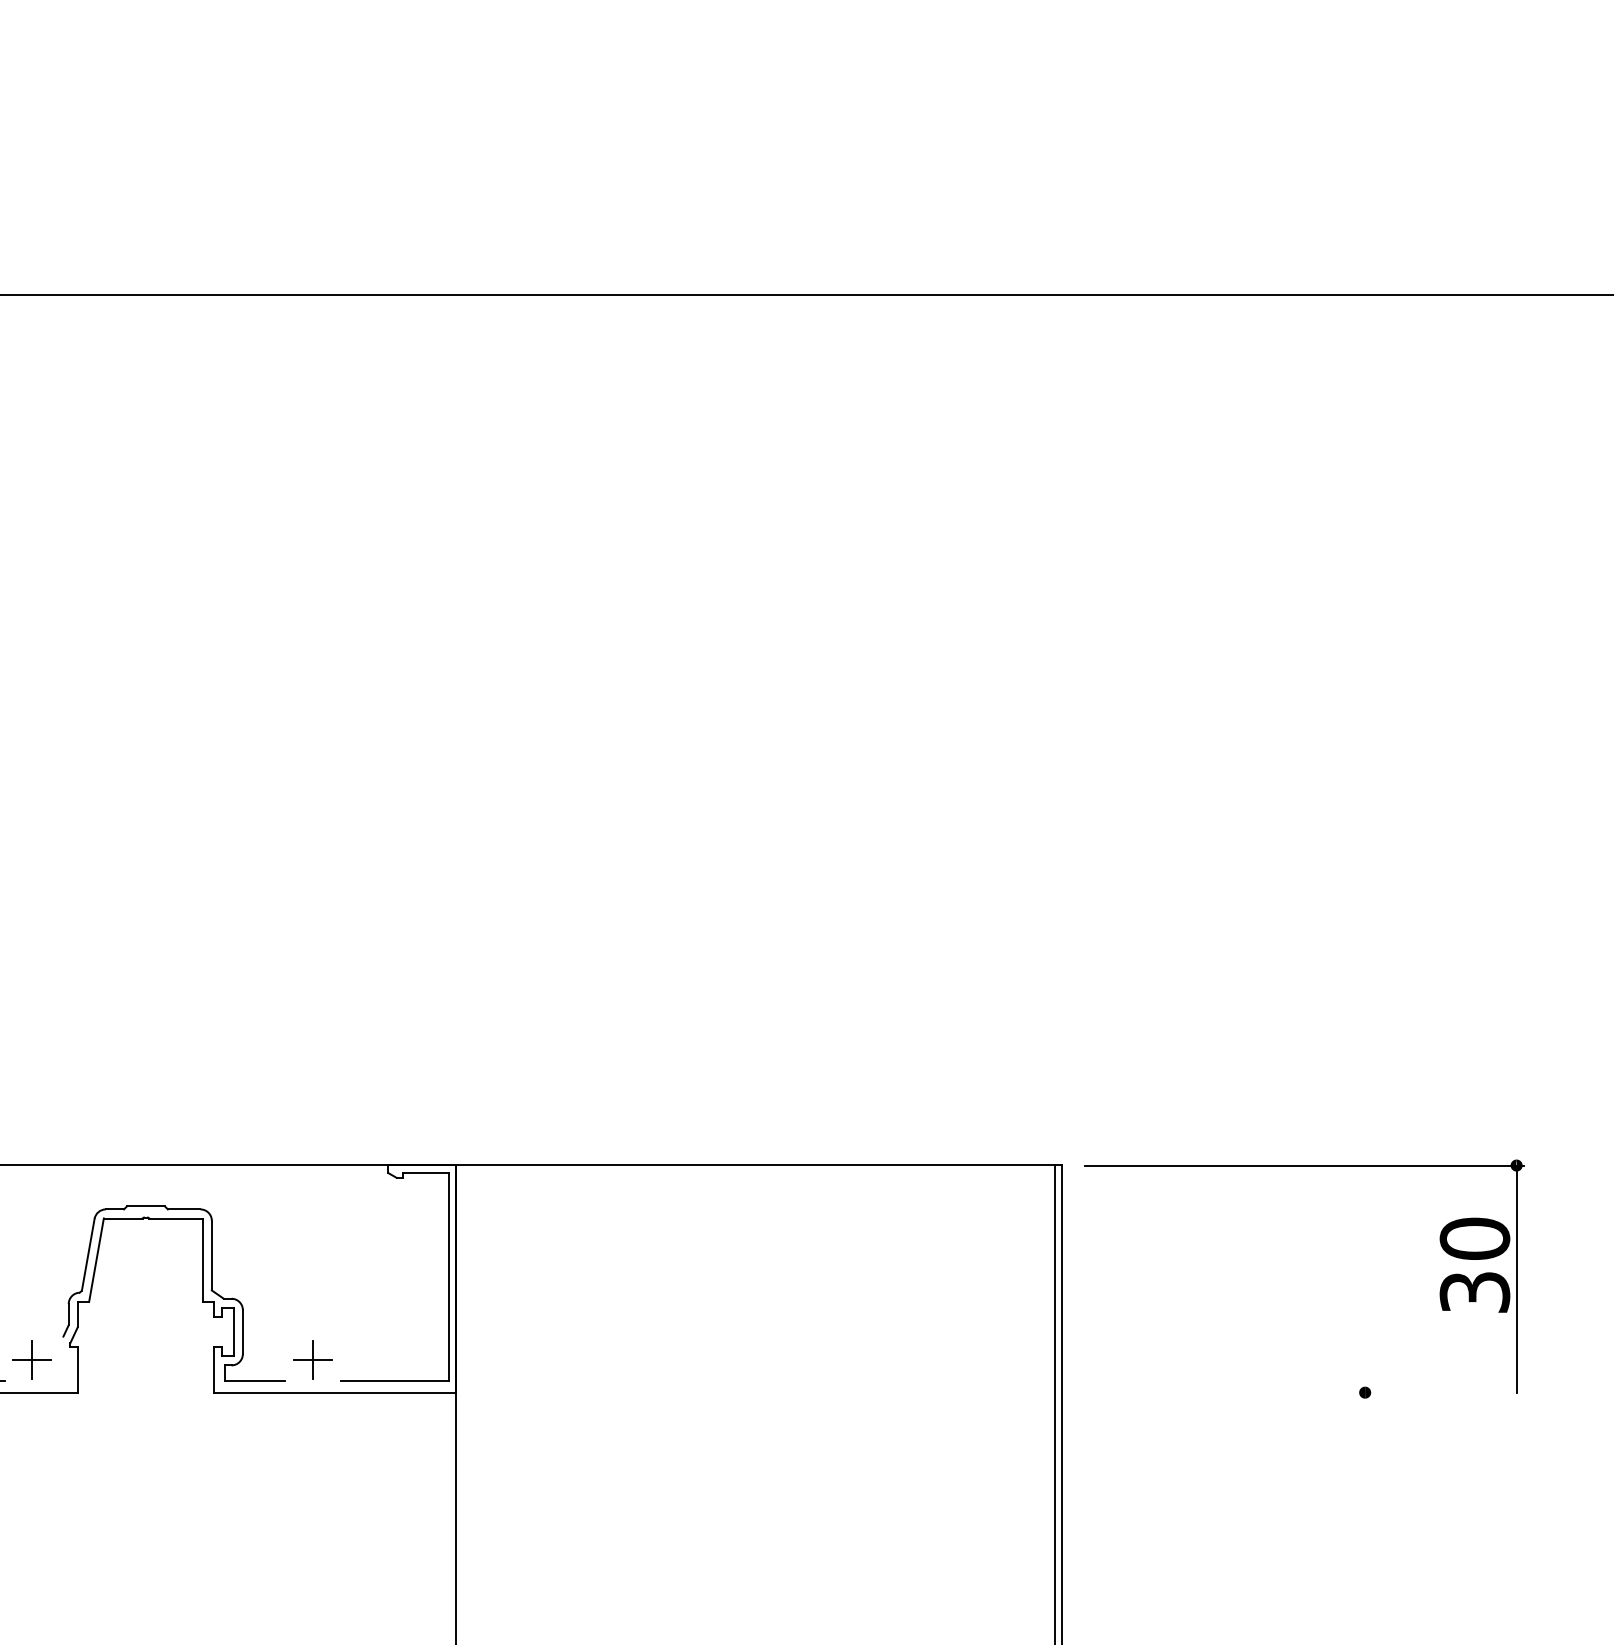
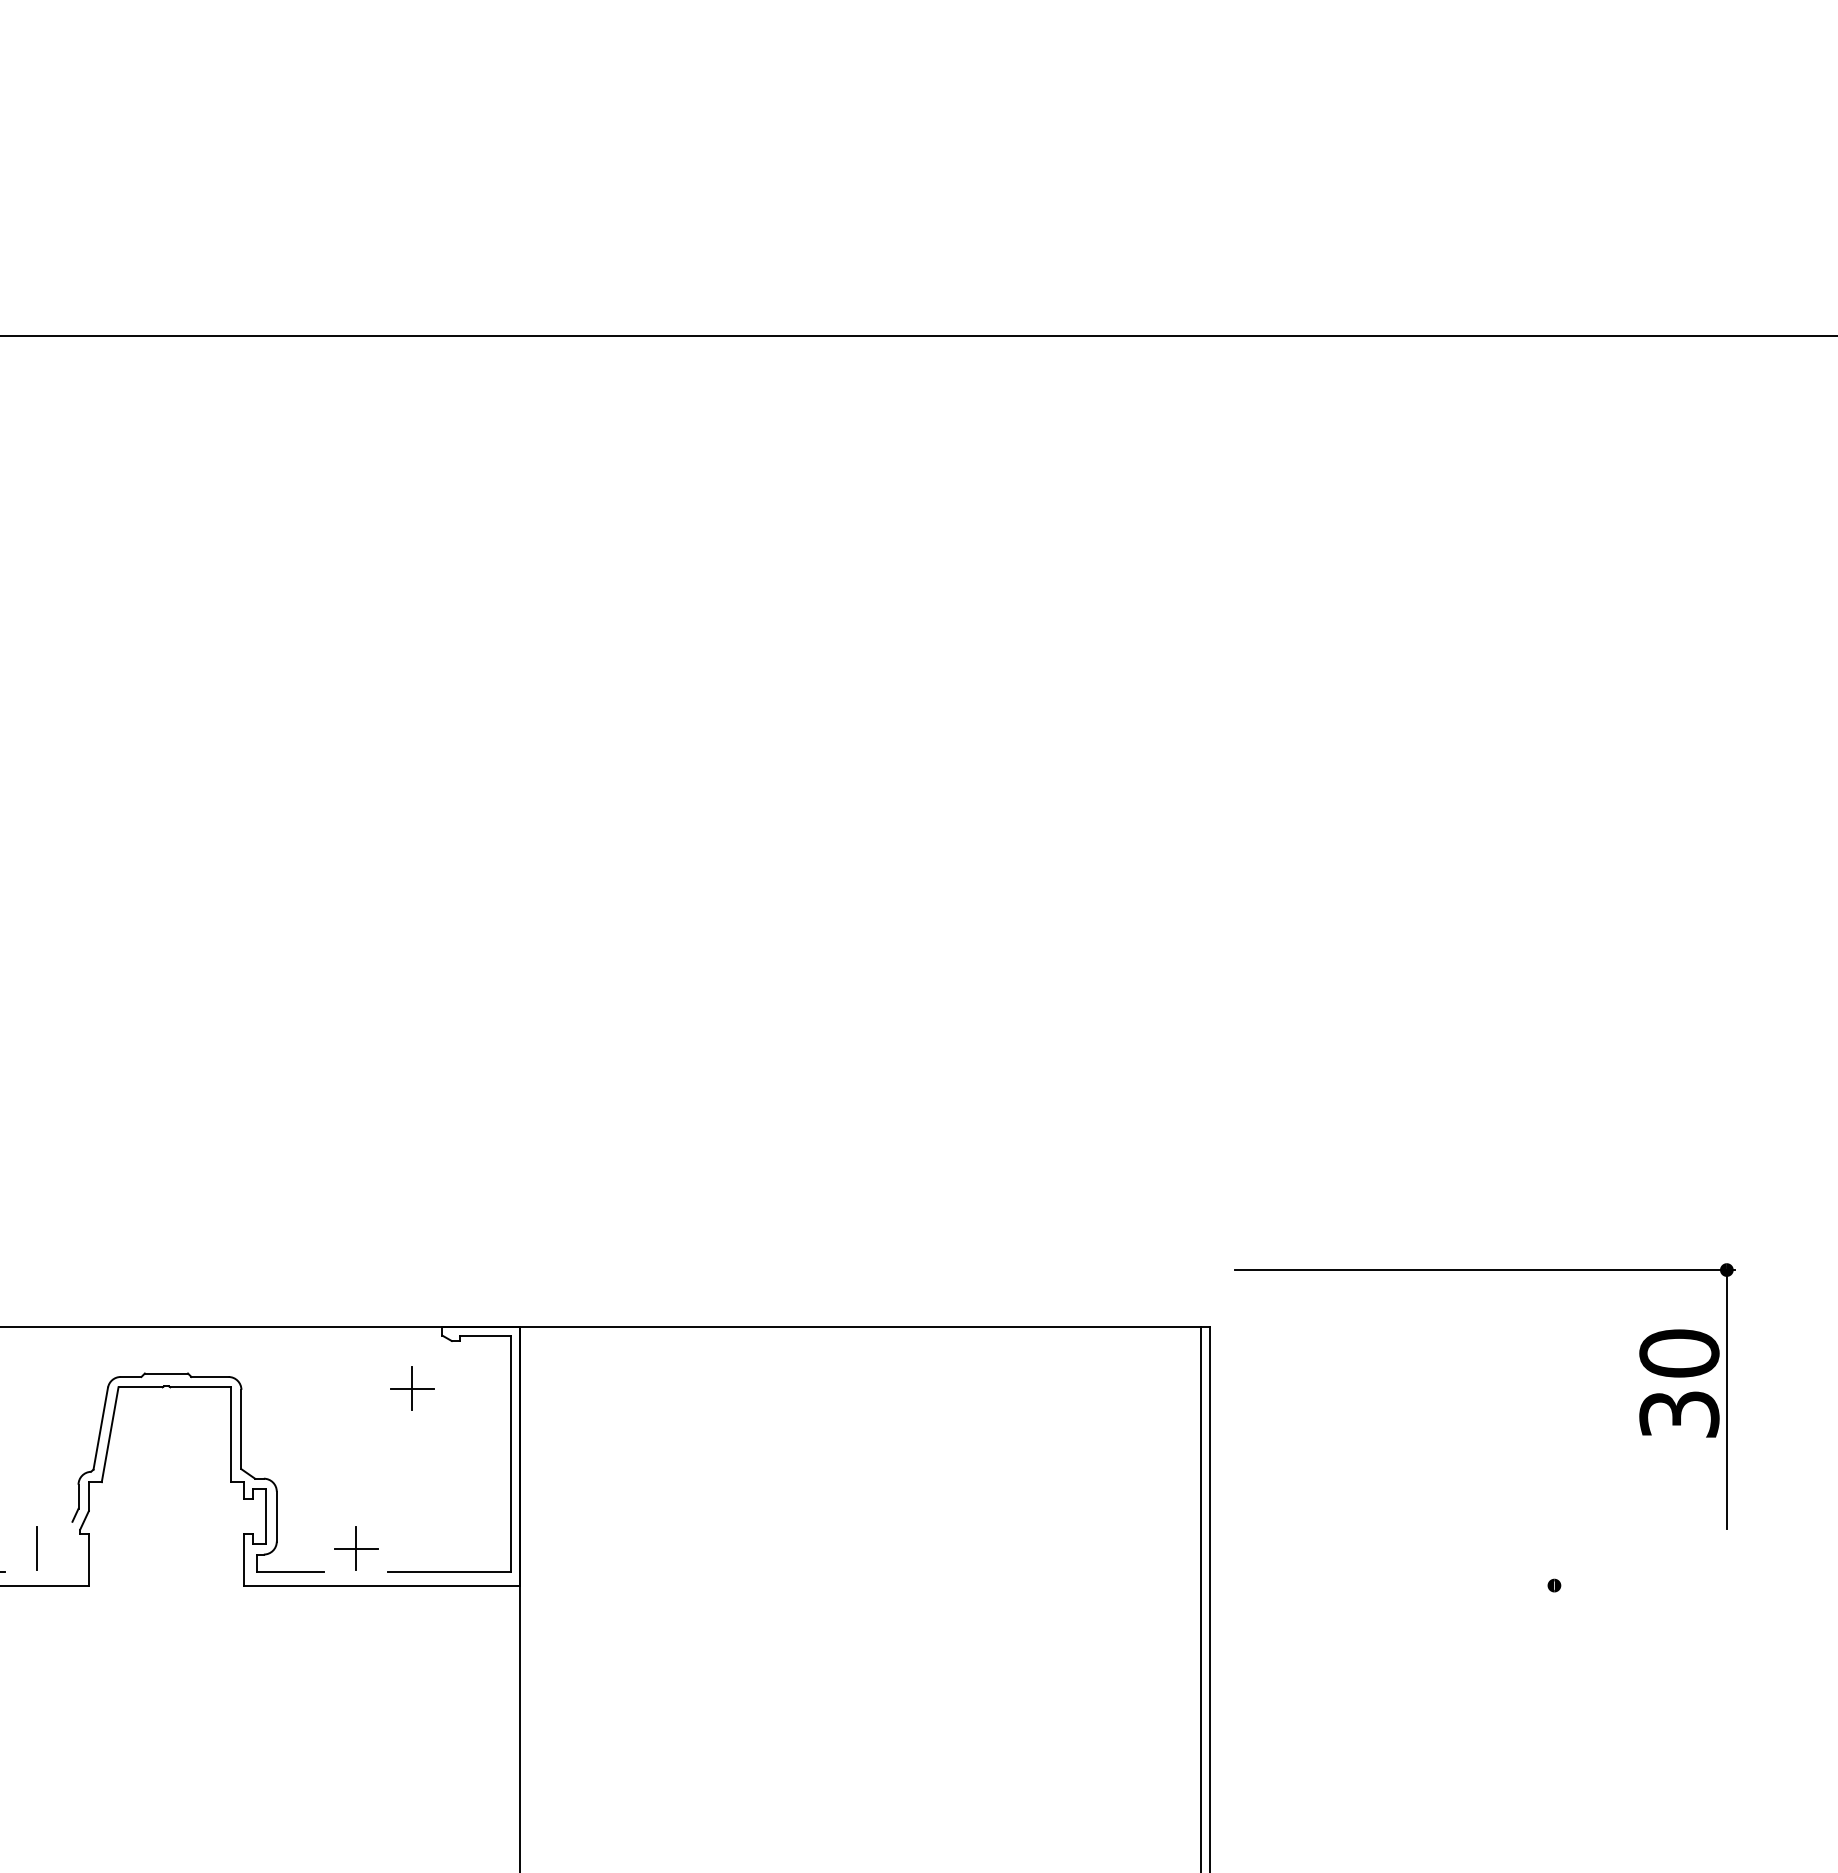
part: (1303, 1165) -> (1484, 1270), moved
part: (362, 1219) -> (412, 1388), added
line: (31, 1360) -> (36, 1548), removed

